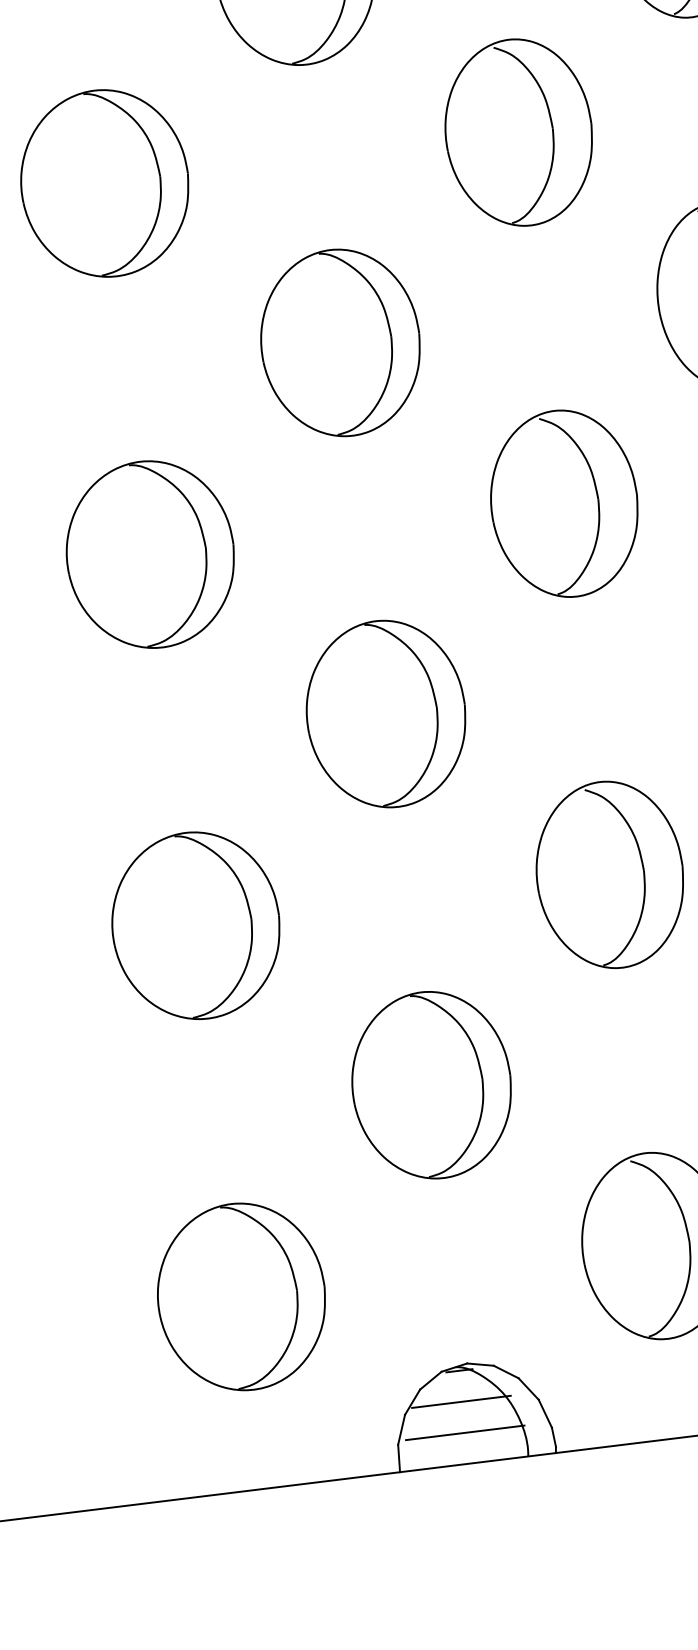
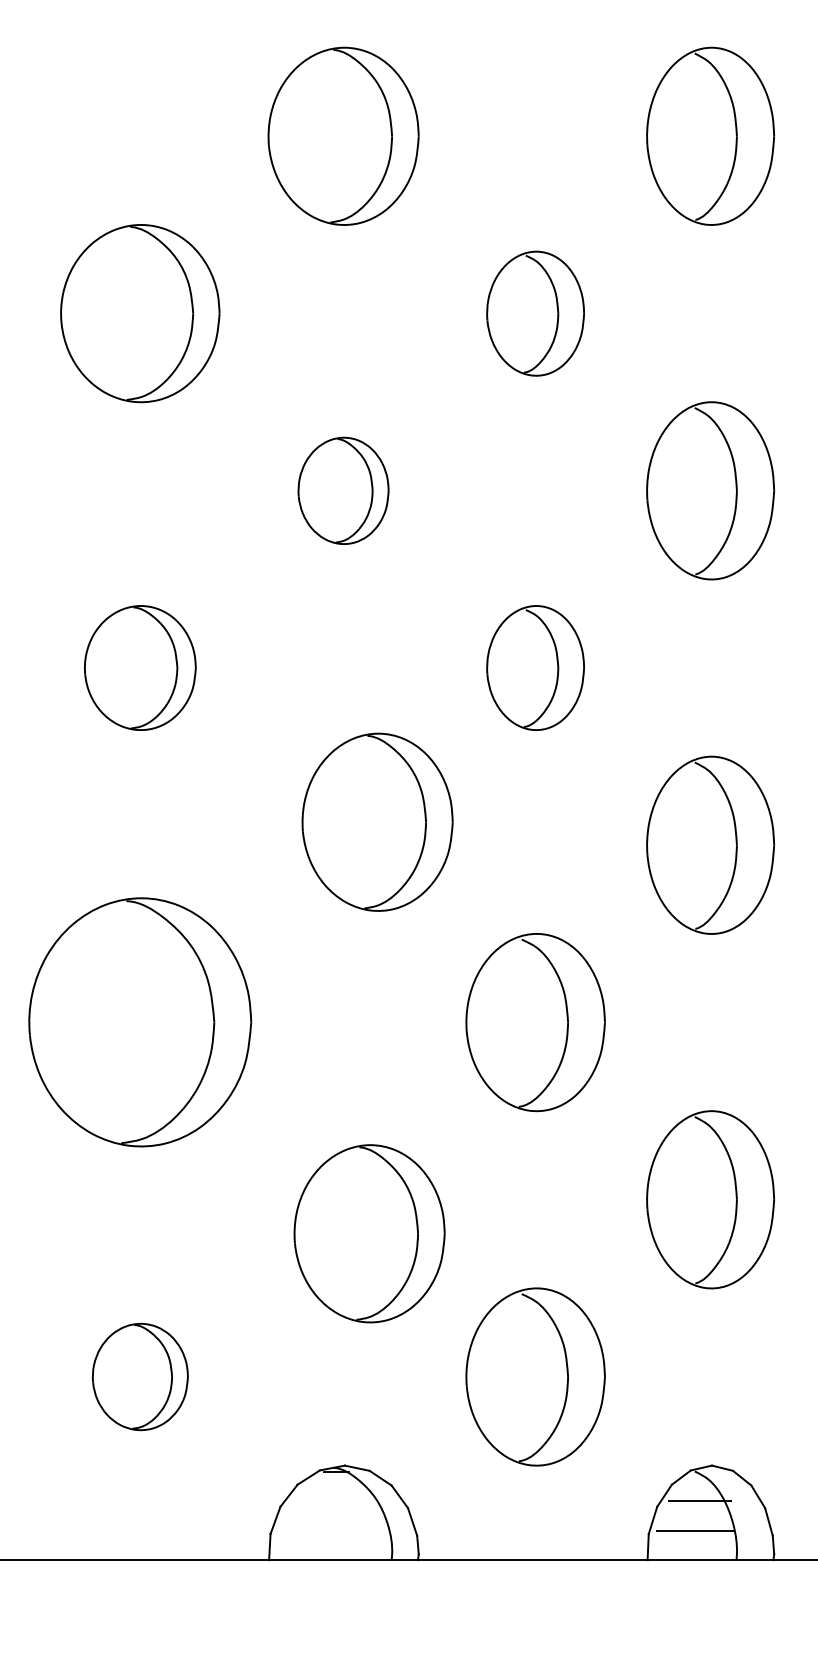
part: (518, 132) -> (535, 313), size x0.7
part: (340, 342) -> (343, 490), size x0.6
part: (564, 503) -> (535, 667), size x0.7
part: (150, 554) -> (140, 667), size x0.7
part: (385, 713) -> (377, 821), moved
part: (196, 925) -> (140, 1022), size x1.4
part: (431, 1085) -> (369, 1233), moved
part: (241, 1296) -> (140, 1376), size x0.6
line: (461, 1402) -> (335, 1501), removed
line: (464, 1432) -> (334, 1530), removed

